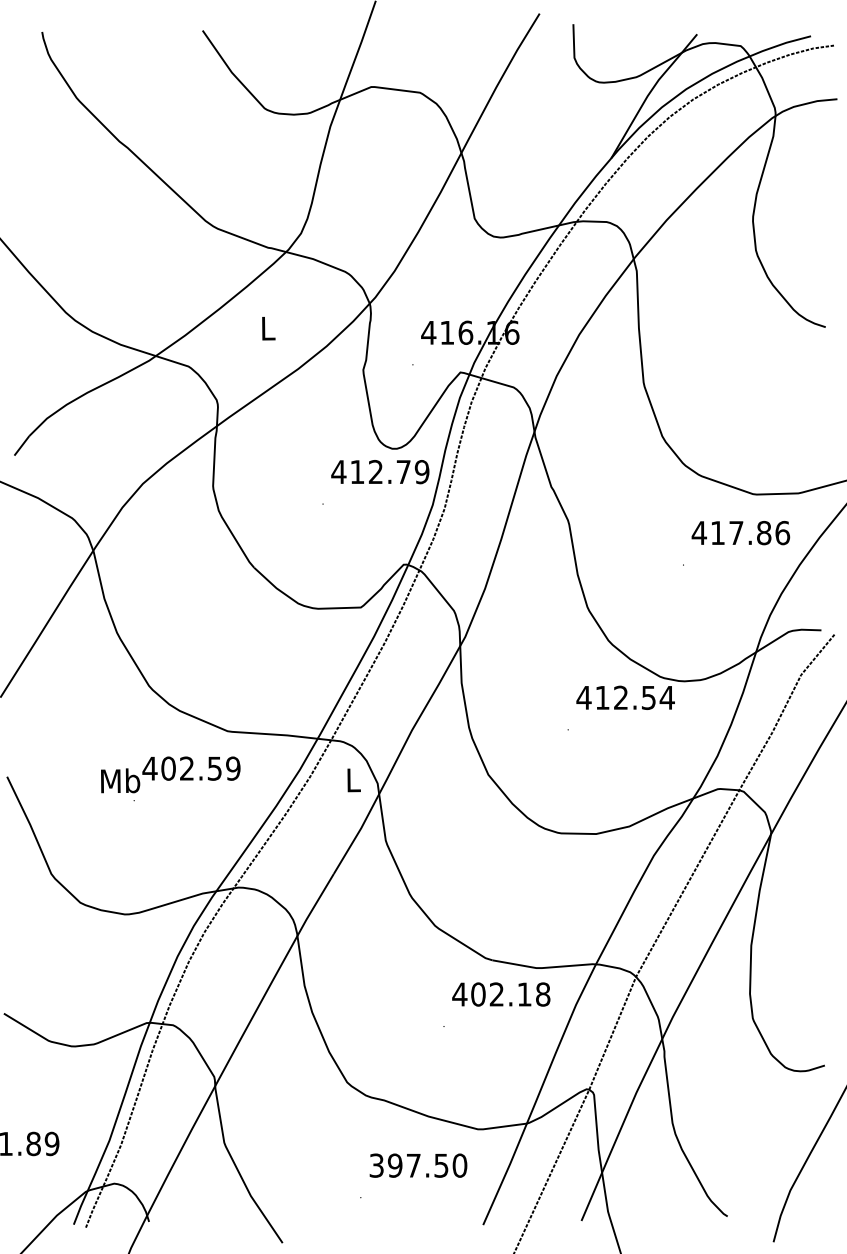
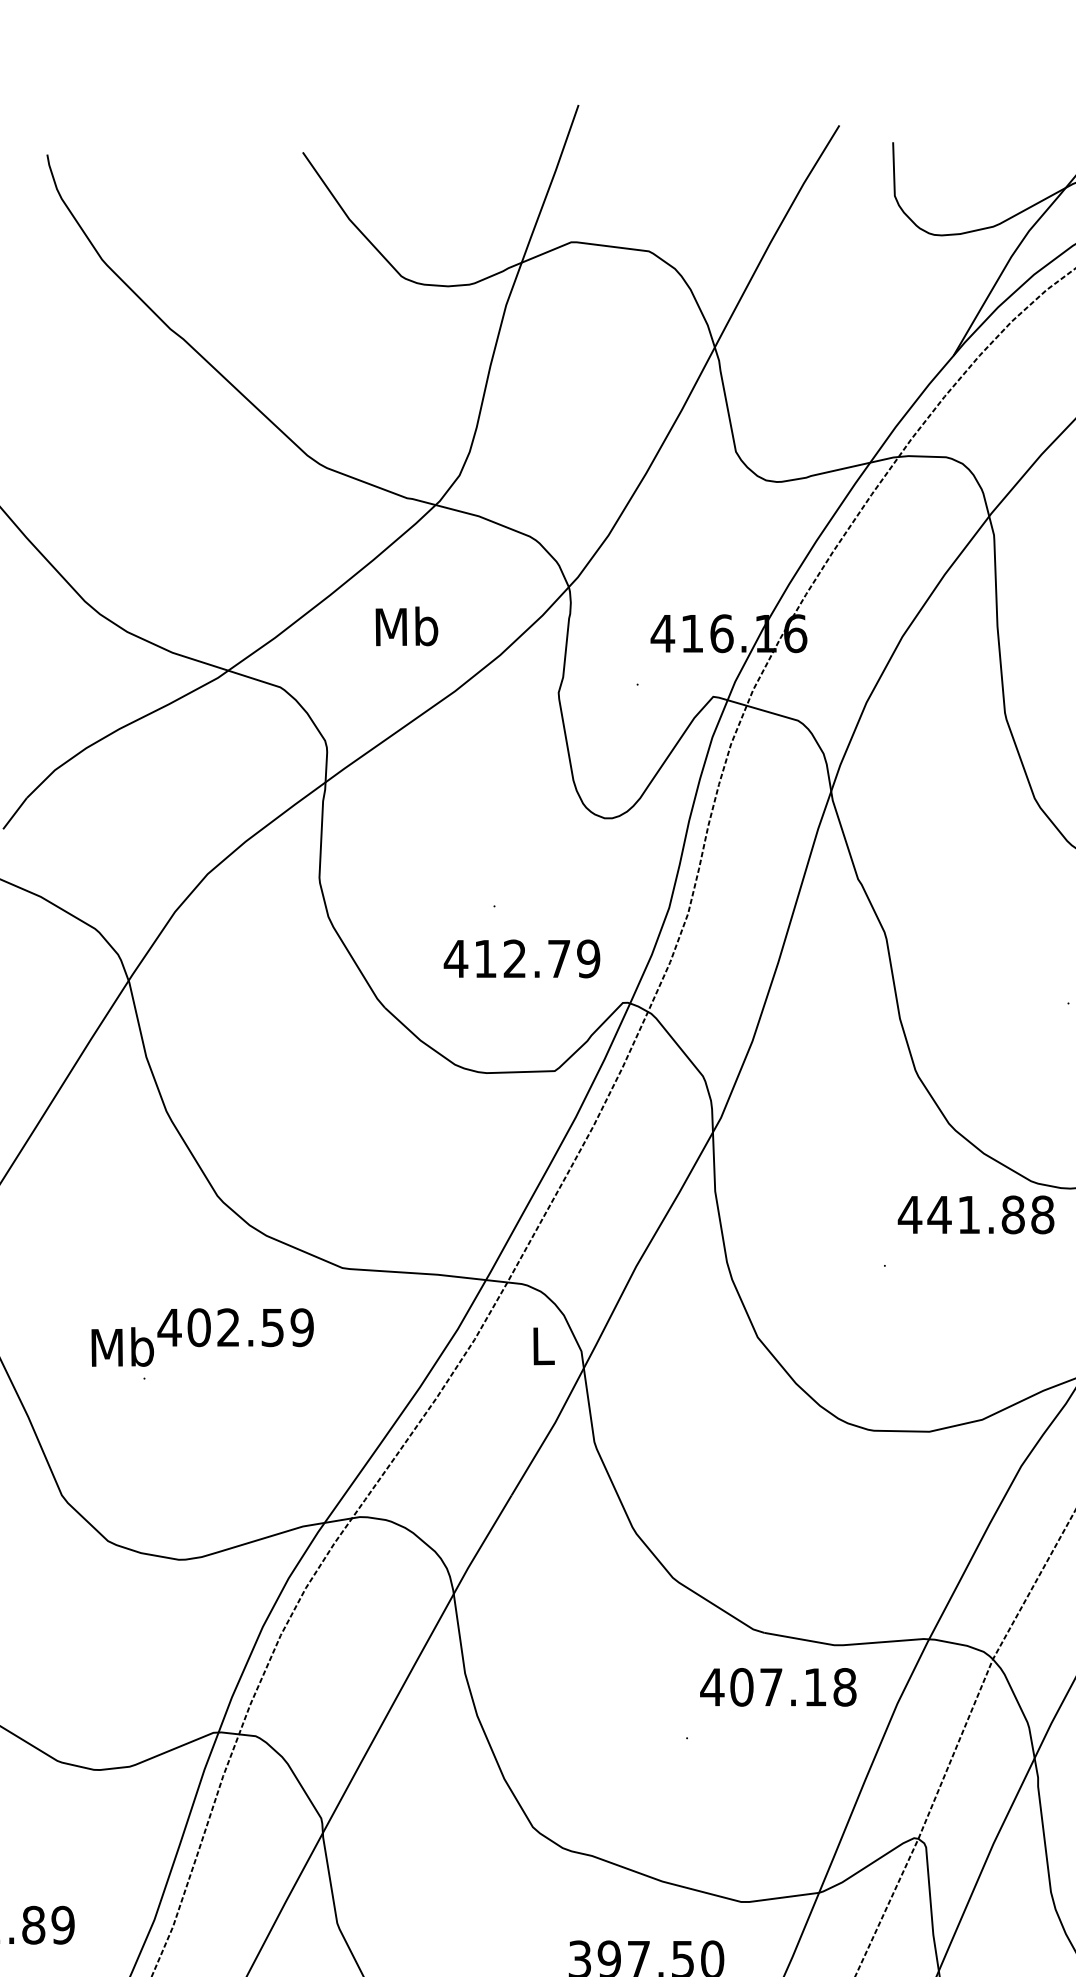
text: (267, 327) -> (406, 625), L -> Mb
text: (380, 472) -> (522, 959), moved
text: (634, 697) -> (990, 1214), 412.54 -> 441.88
text: (170, 778) -> (202, 1343), moved
text: (496, 994) -> (770, 1687), 402.18 -> 407.18

